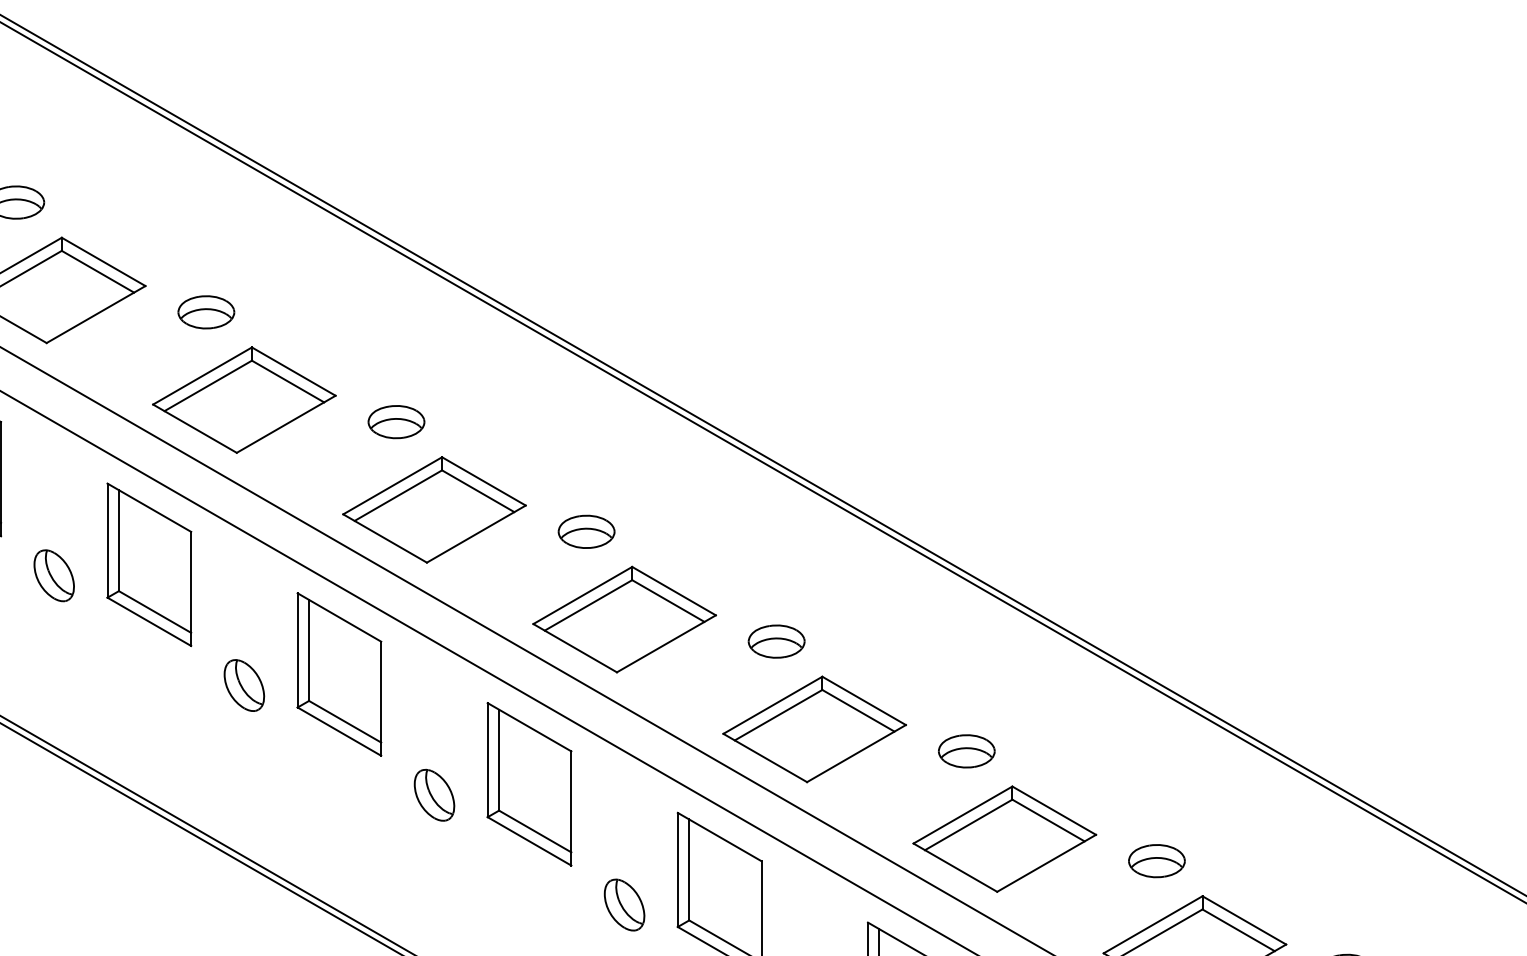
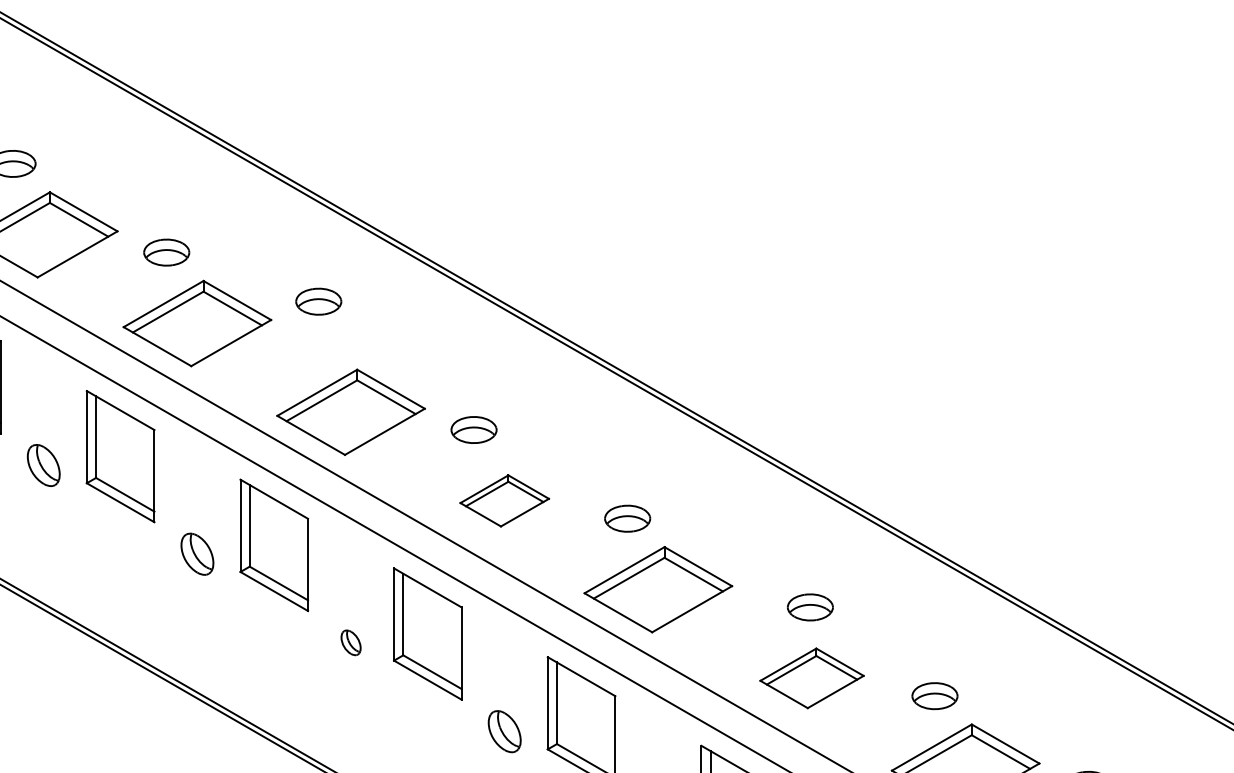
part: (396, 422) -> (318, 302), moved
part: (624, 619) -> (504, 500), size x0.6
part: (966, 751) -> (810, 607), moved
part: (434, 794) -> (351, 642), size x0.6
part: (1004, 838) -> (811, 677), size x0.7

